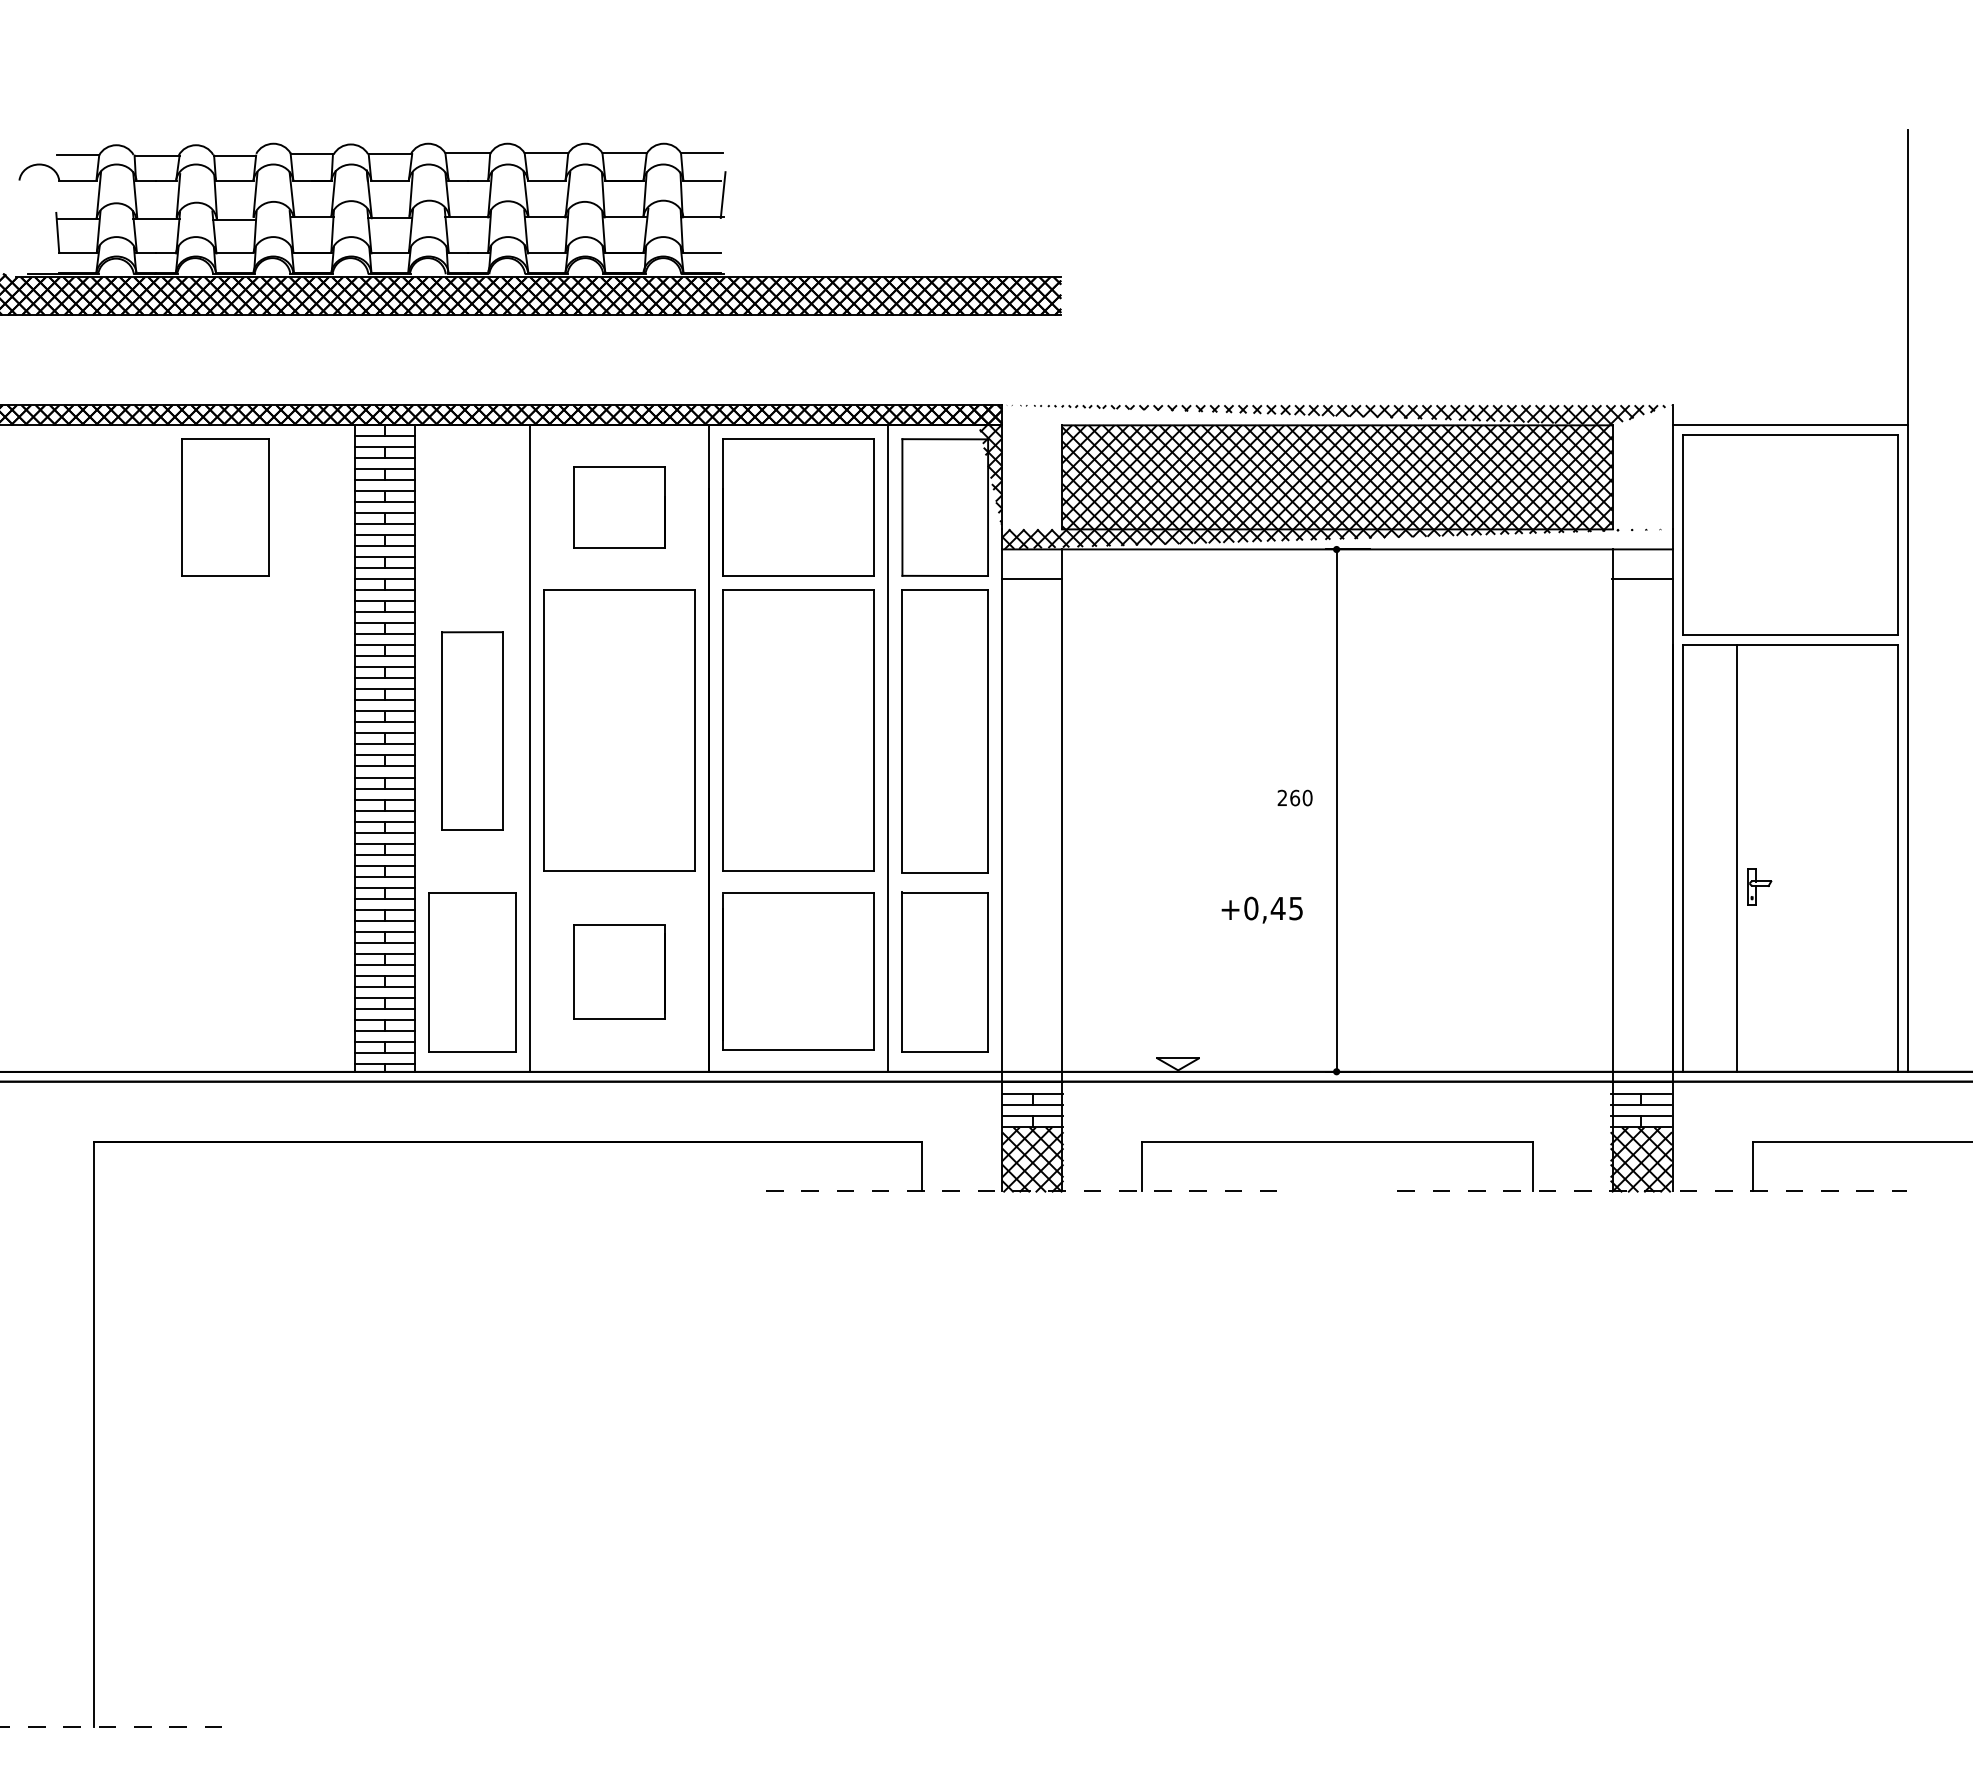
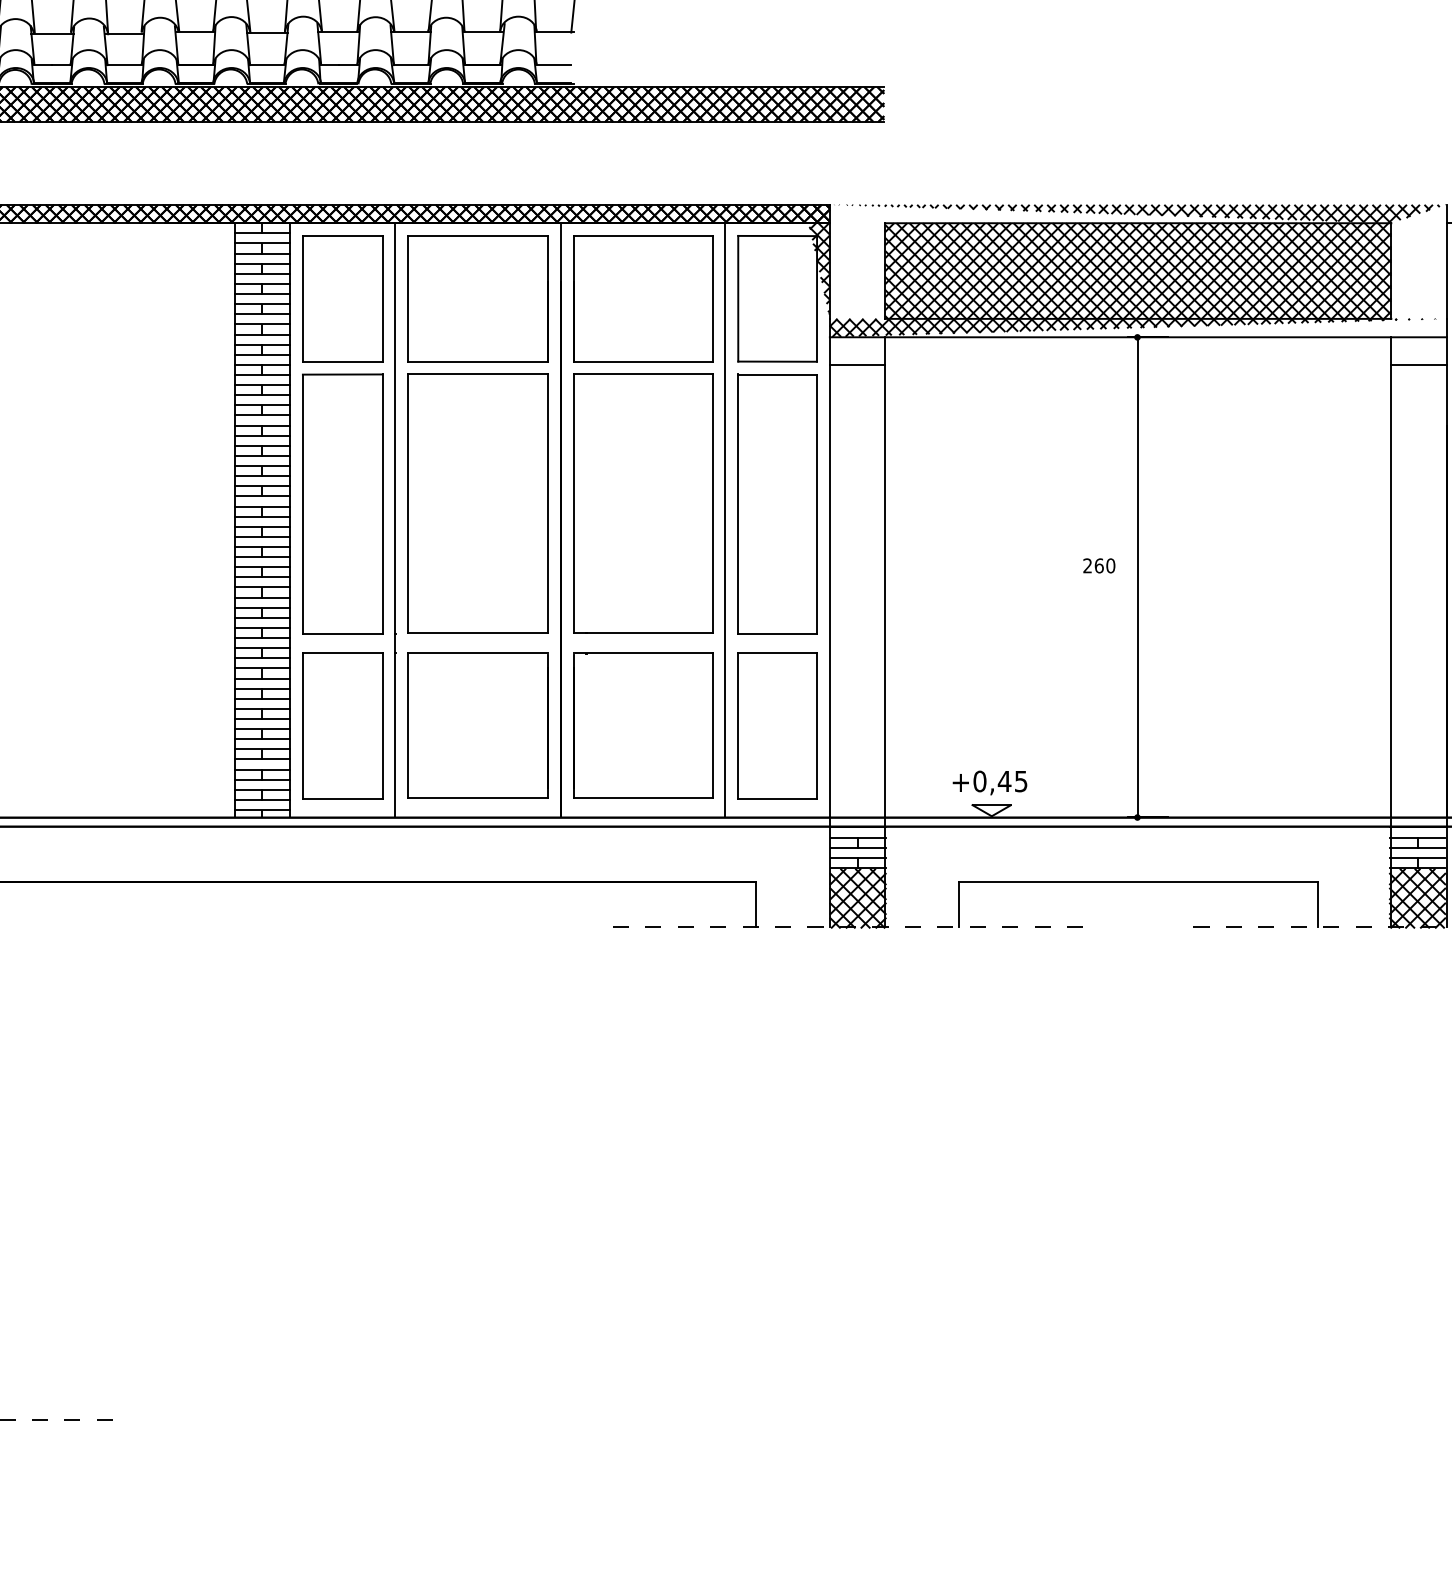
part: (225, 507) -> (342, 298), moved
part: (619, 507) -> (478, 298), size x1.67
part: (472, 730) -> (342, 503), size x1.43
text: (1261, 909) -> (989, 782), moved
part: (619, 971) -> (478, 725), size x1.67

